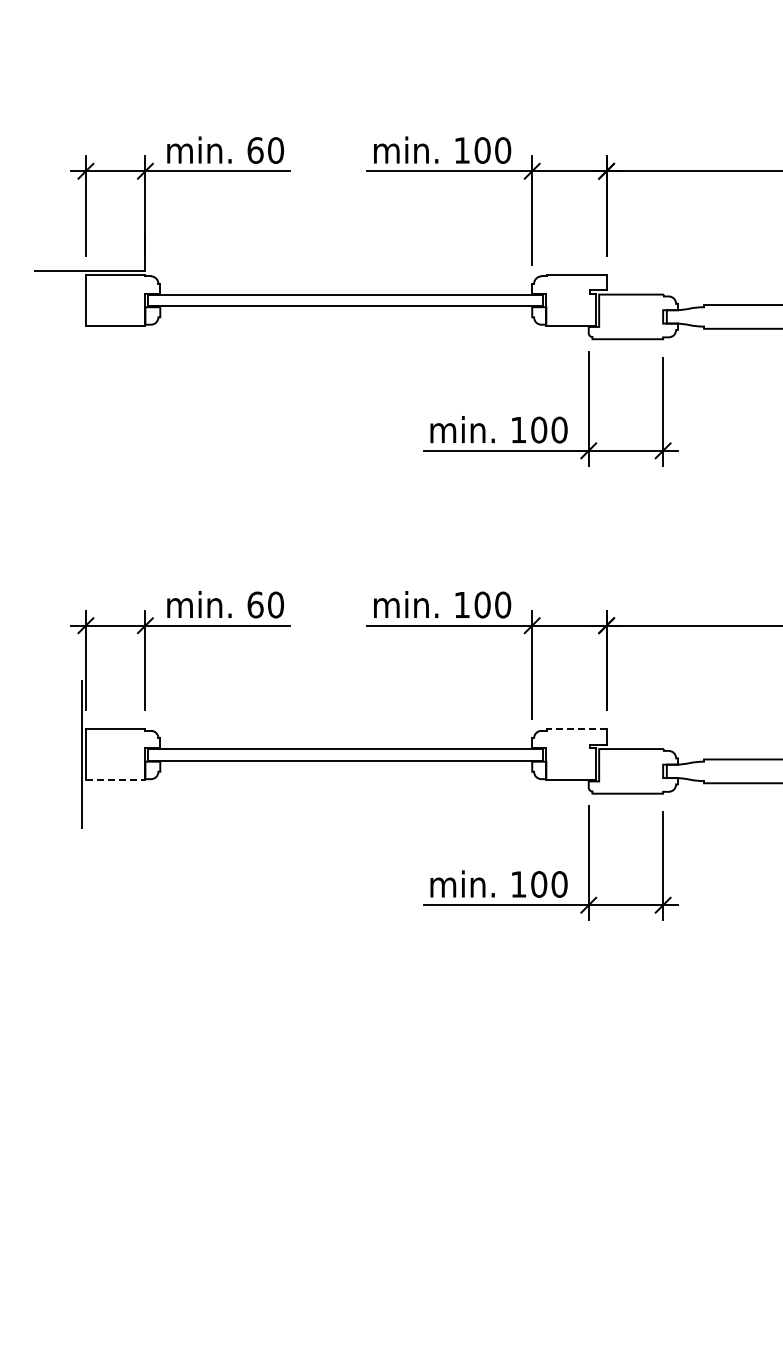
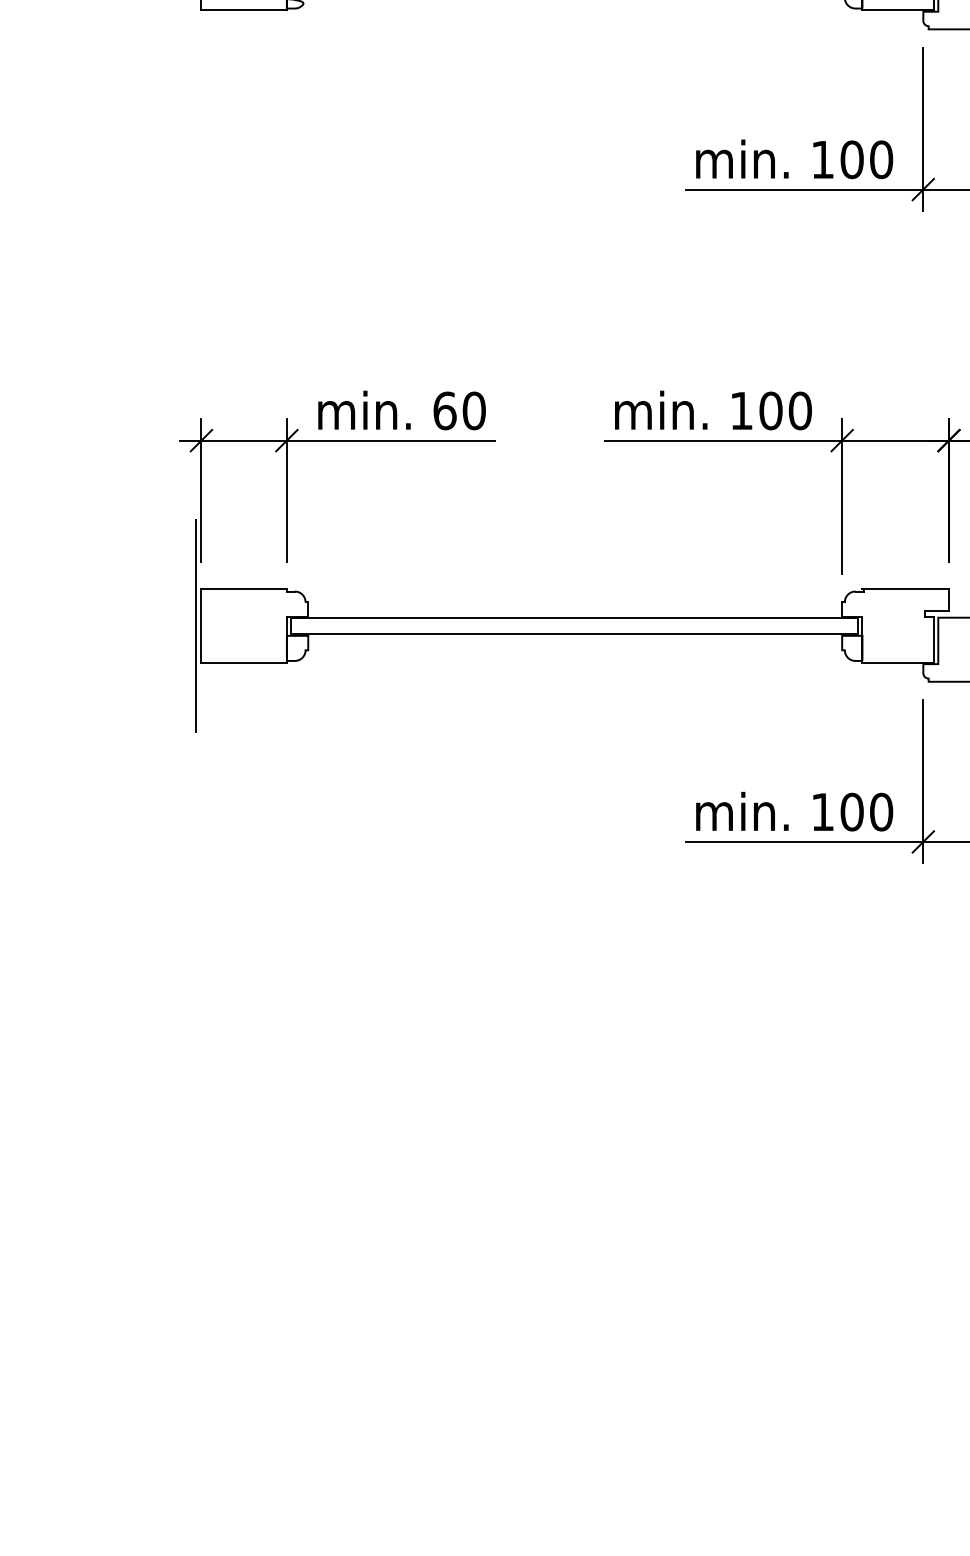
line: (575, 728) -> (904, 588), dashed -> solid
line: (115, 780) -> (243, 662), dashed -> solid

